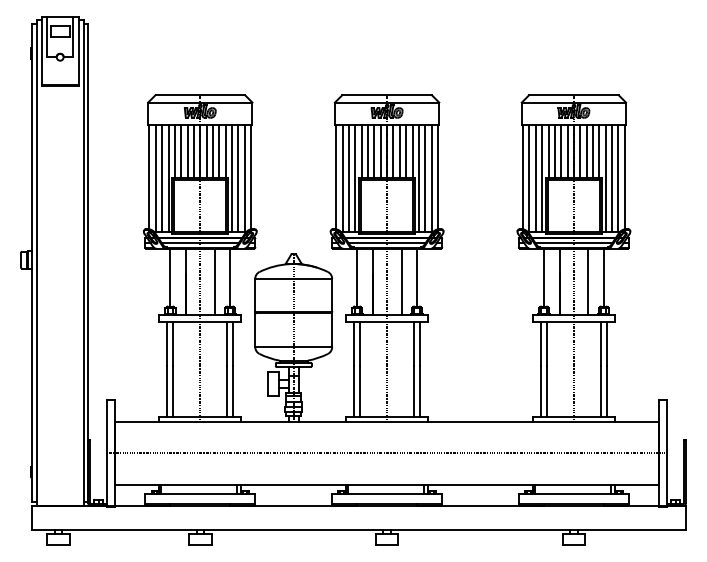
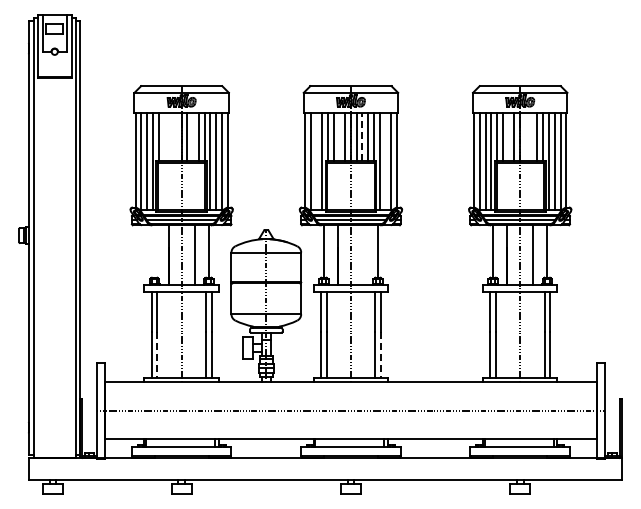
line: (181, 150) -> (164, 136), removed
line: (187, 150) -> (170, 136), removed
line: (193, 150) -> (175, 136), removed
line: (213, 150) -> (193, 136), removed
line: (374, 150) -> (339, 136), removed
line: (399, 150) -> (362, 136), solid -> dashed
line: (560, 150) -> (508, 136), removed
line: (579, 150) -> (525, 136), removed
line: (586, 150) -> (531, 136), removed
line: (349, 178) -> (316, 161), removed
line: (425, 178) -> (385, 161), removed
line: (170, 277) -> (154, 251), removed
line: (400, 282) -> (363, 255), removed
line: (173, 392) -> (157, 355), solid -> dashed
line: (419, 392) -> (380, 355), solid -> dashed

